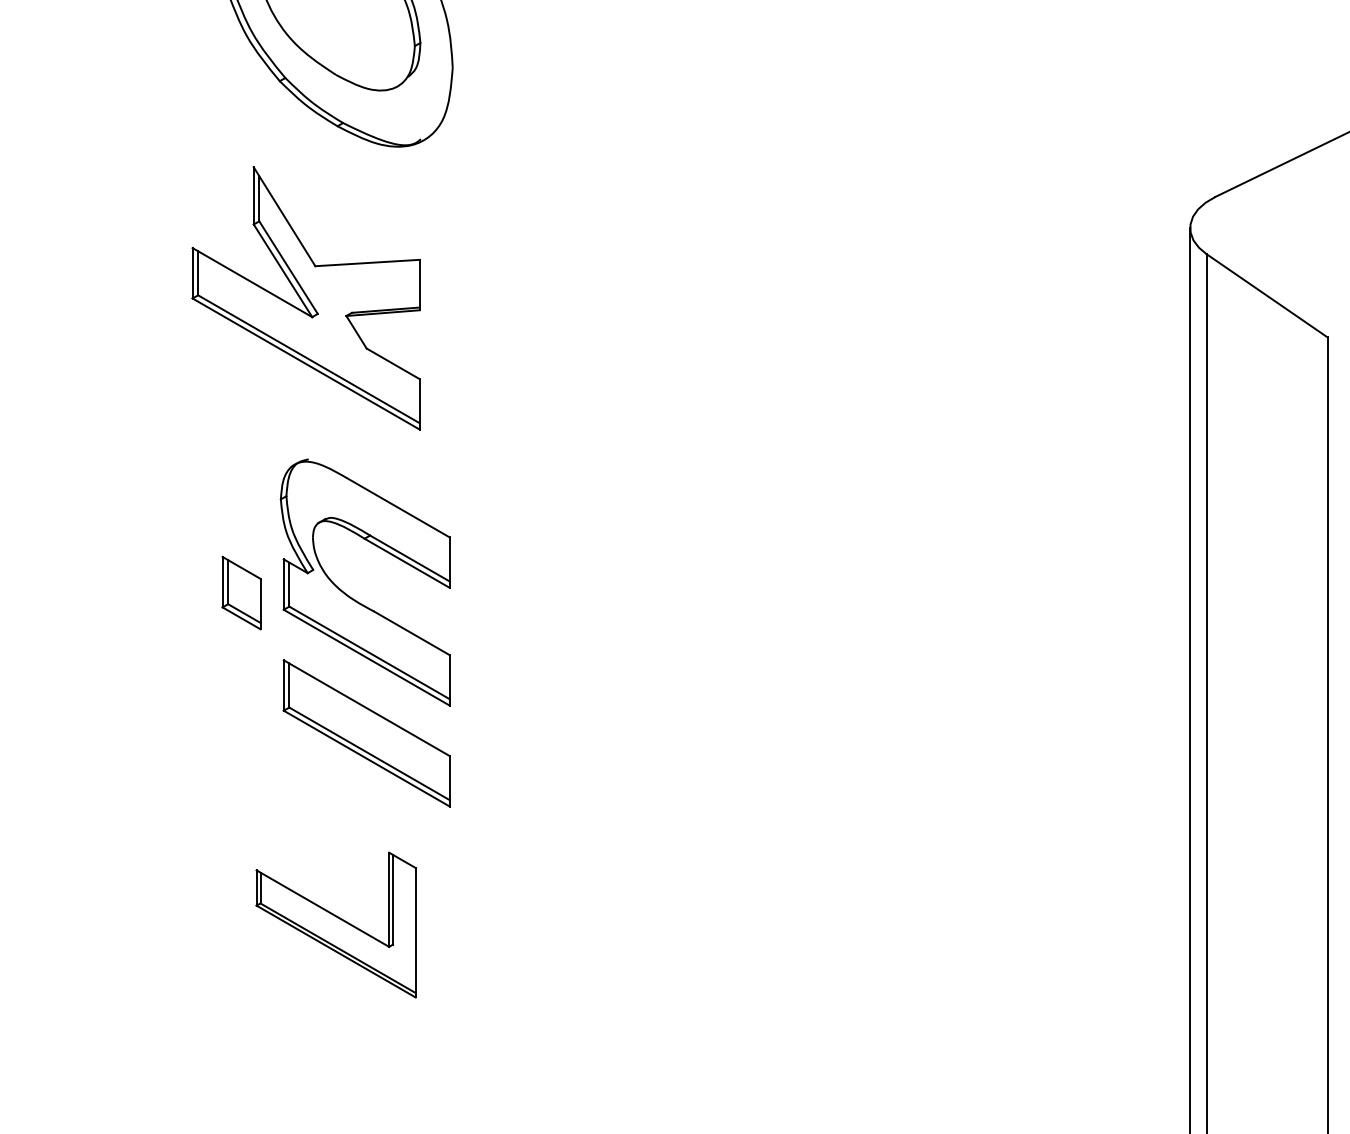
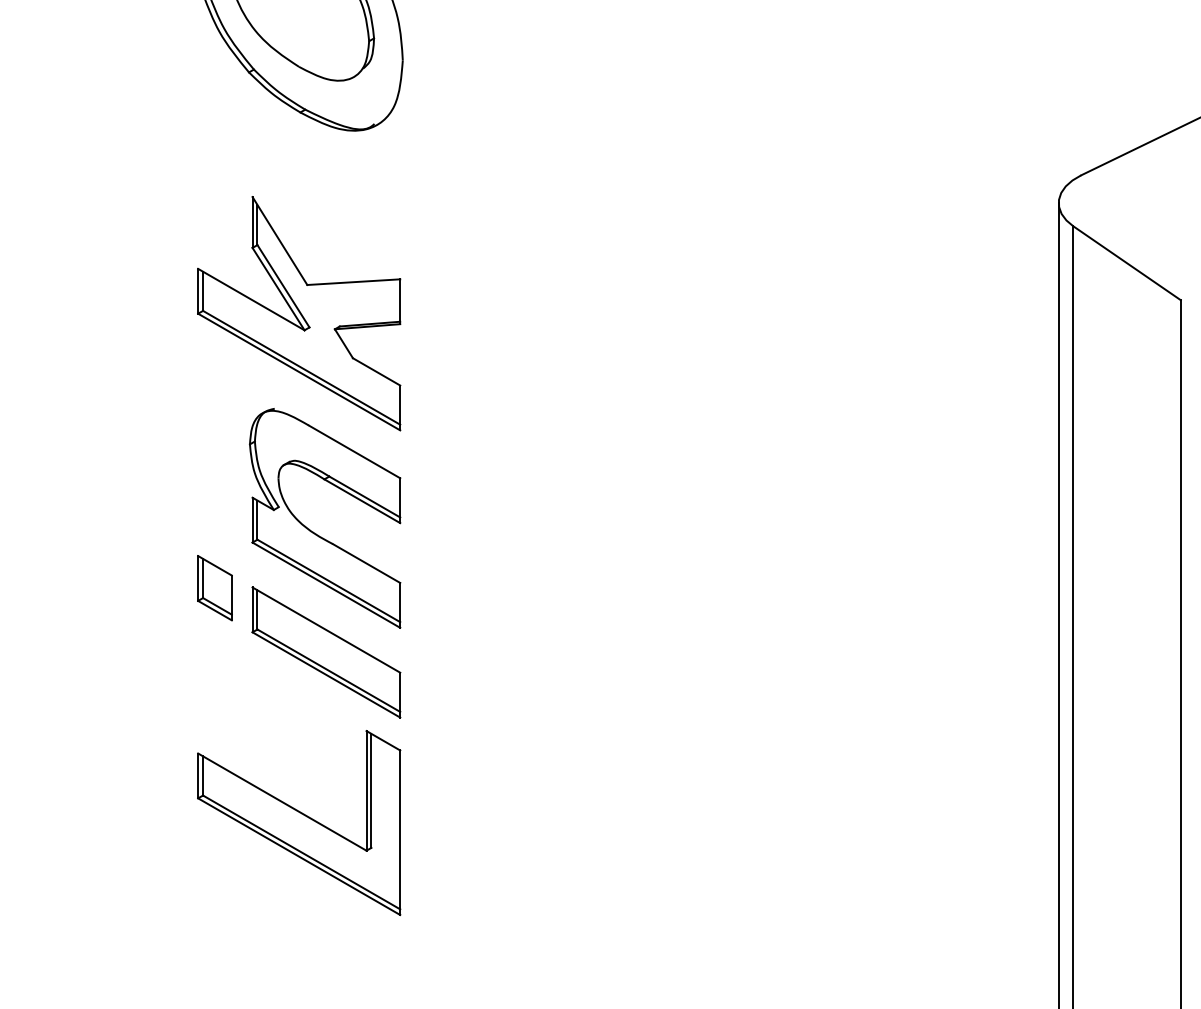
part: (305, 298) -> (298, 313), moved
part: (241, 592) -> (214, 587), moved
part: (335, 924) -> (298, 822), size x1.43

